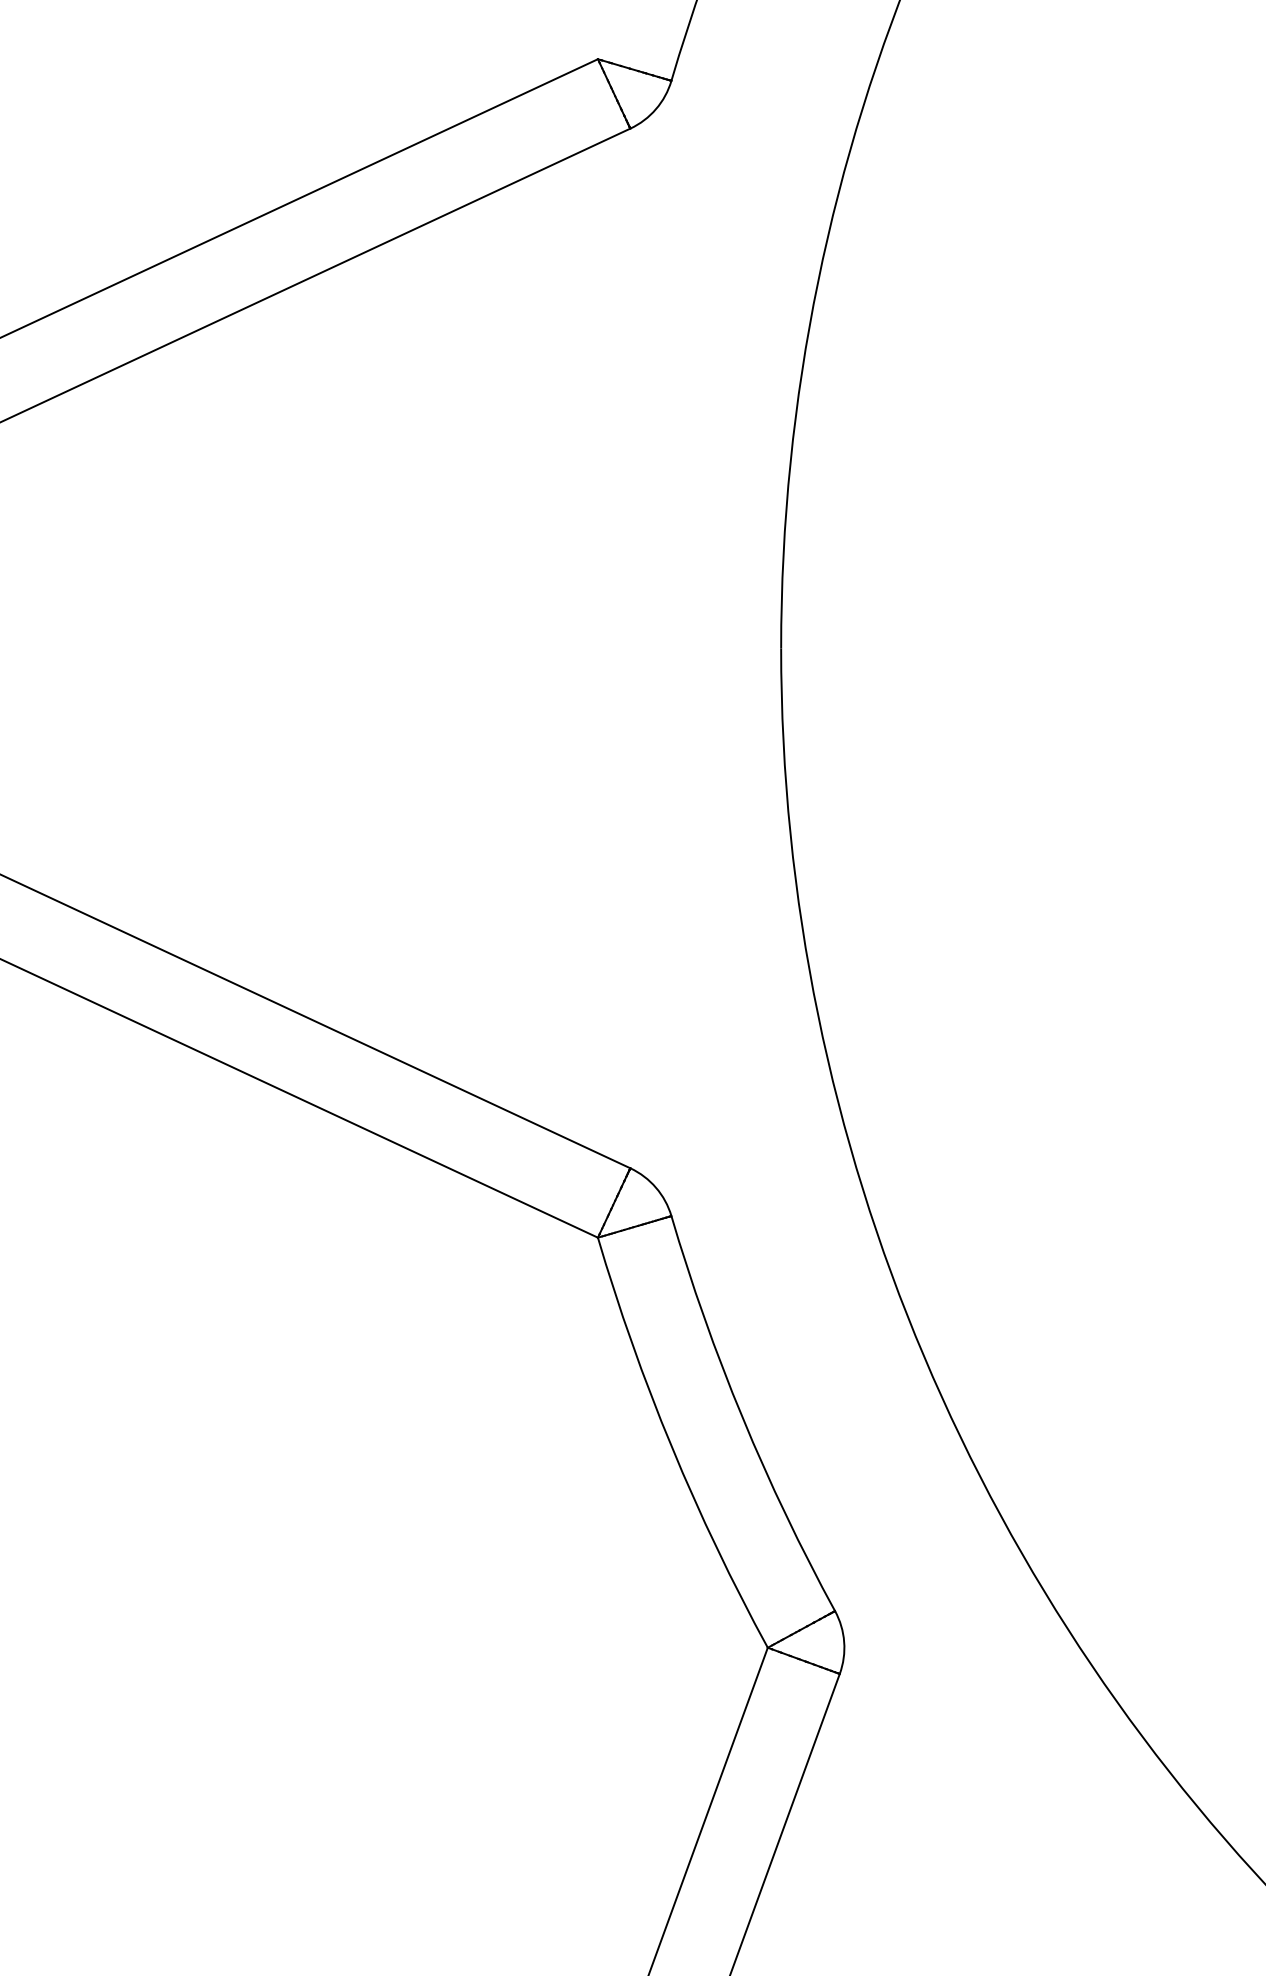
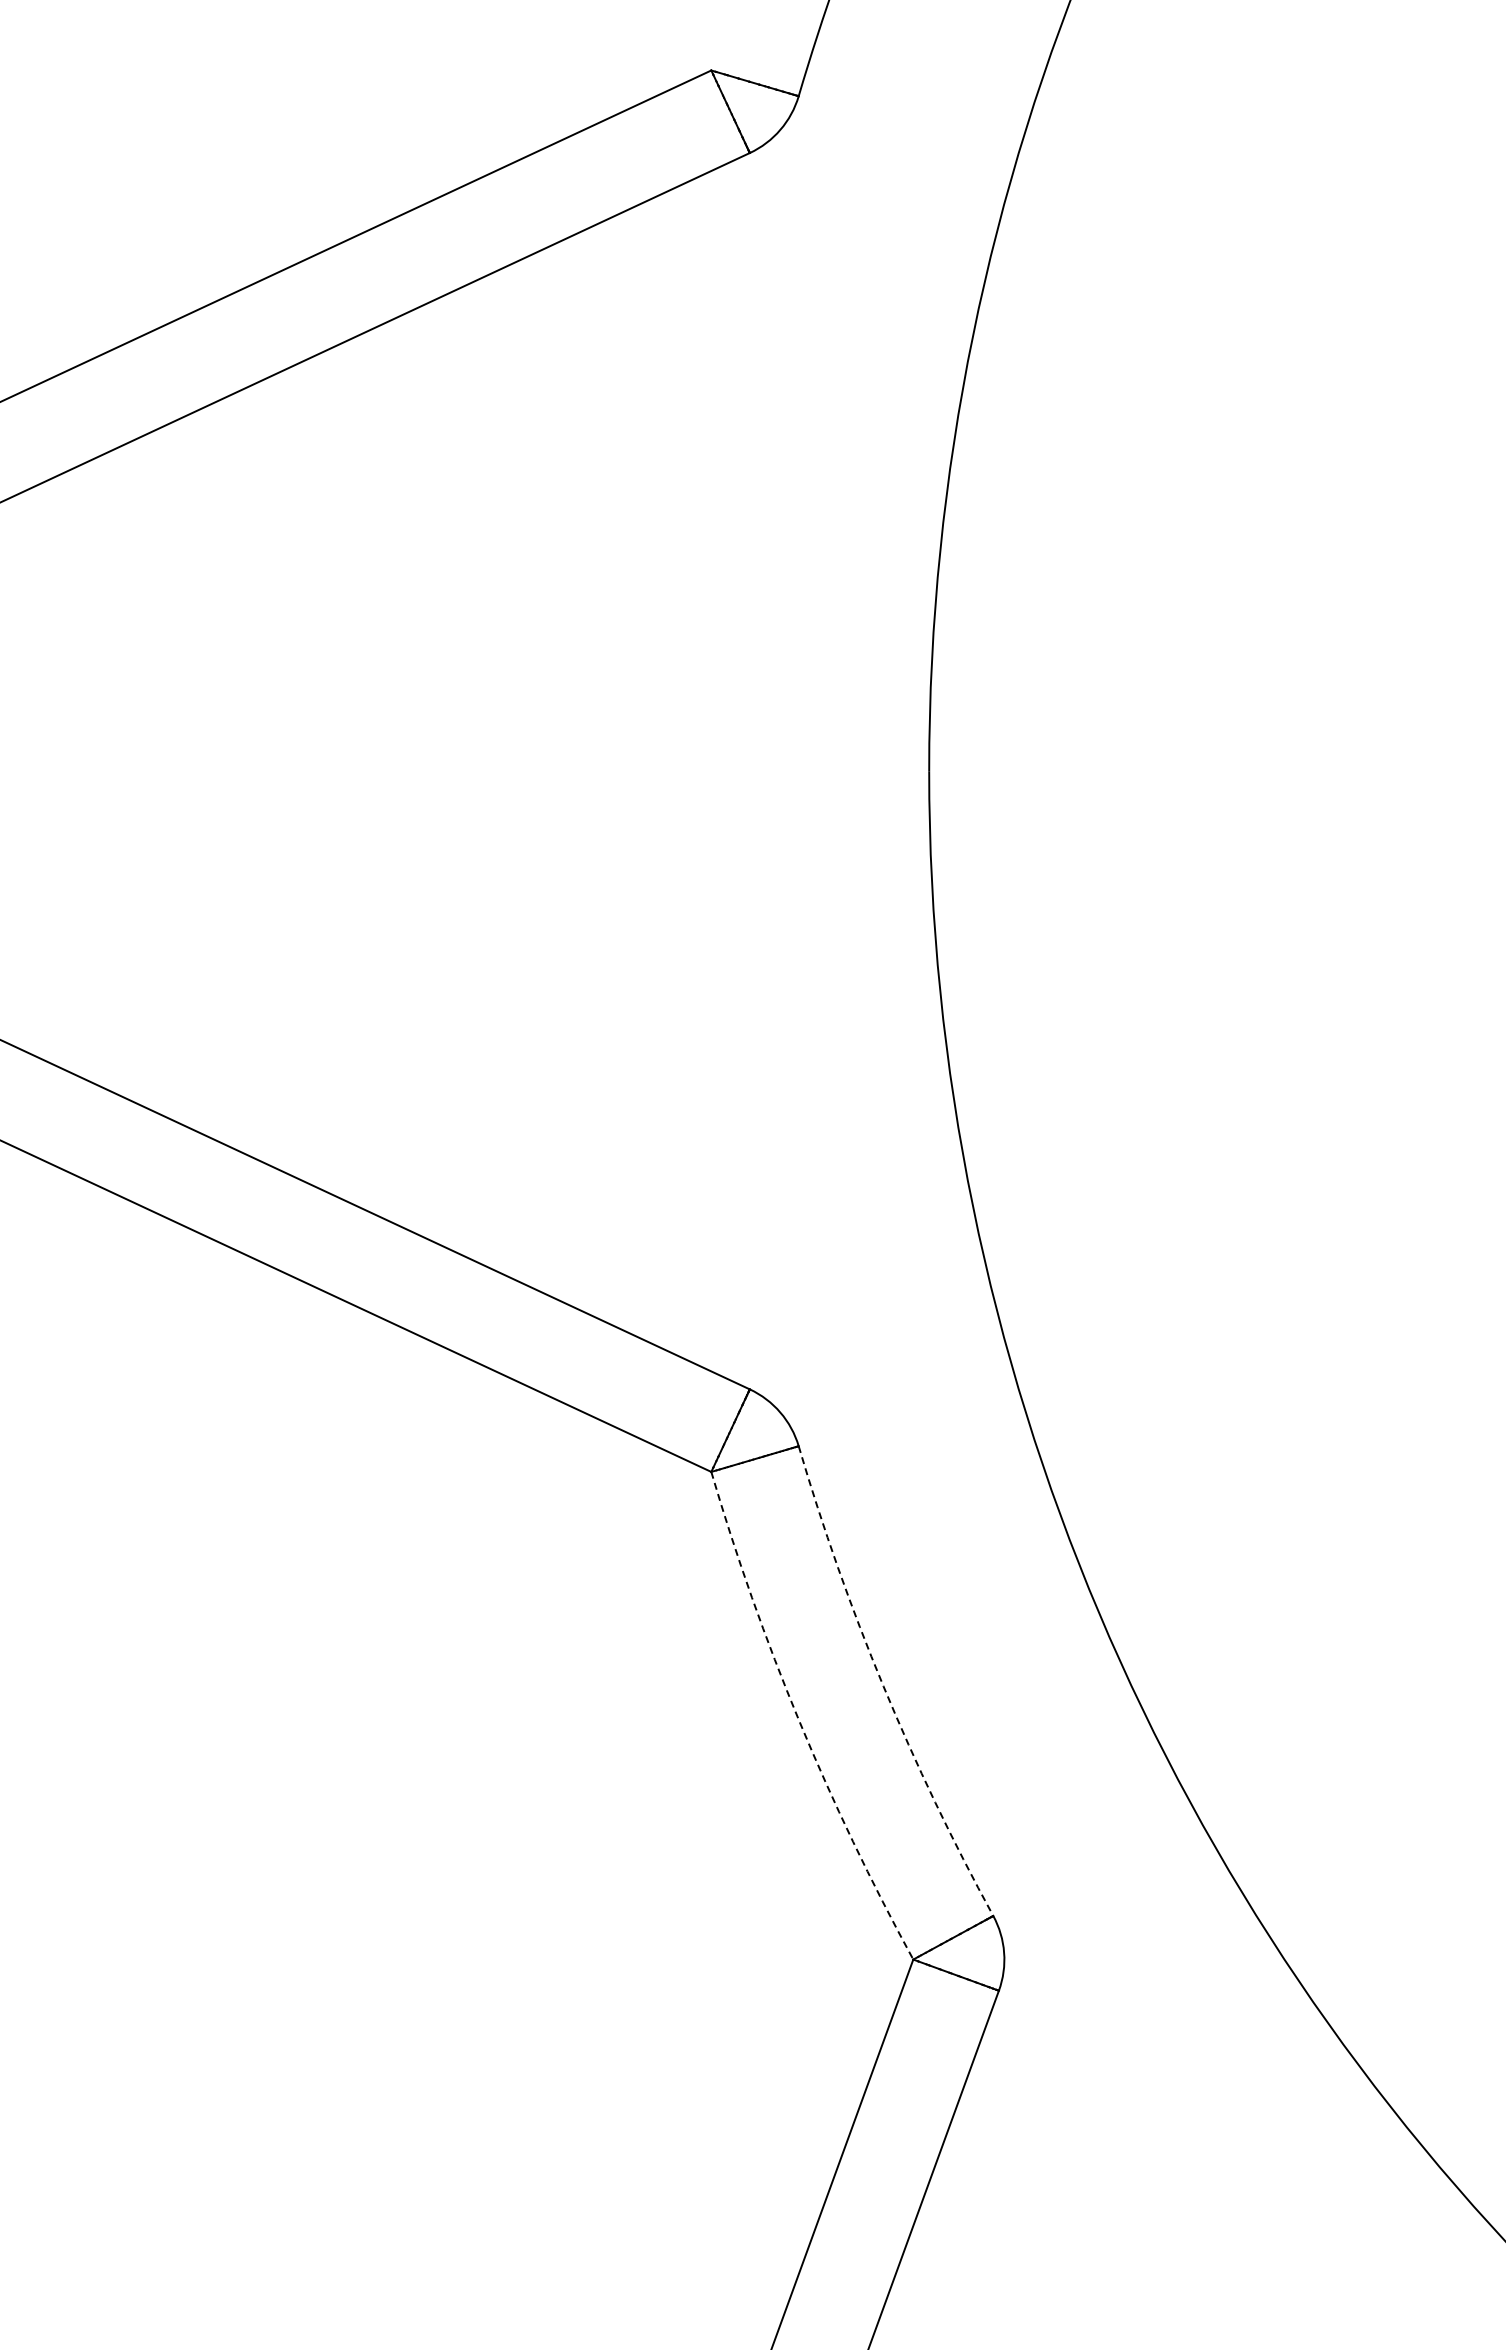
arc: (742, 1418) -> (883, 1686), solid -> dashed
arc: (672, 1447) -> (799, 1721), solid -> dashed

